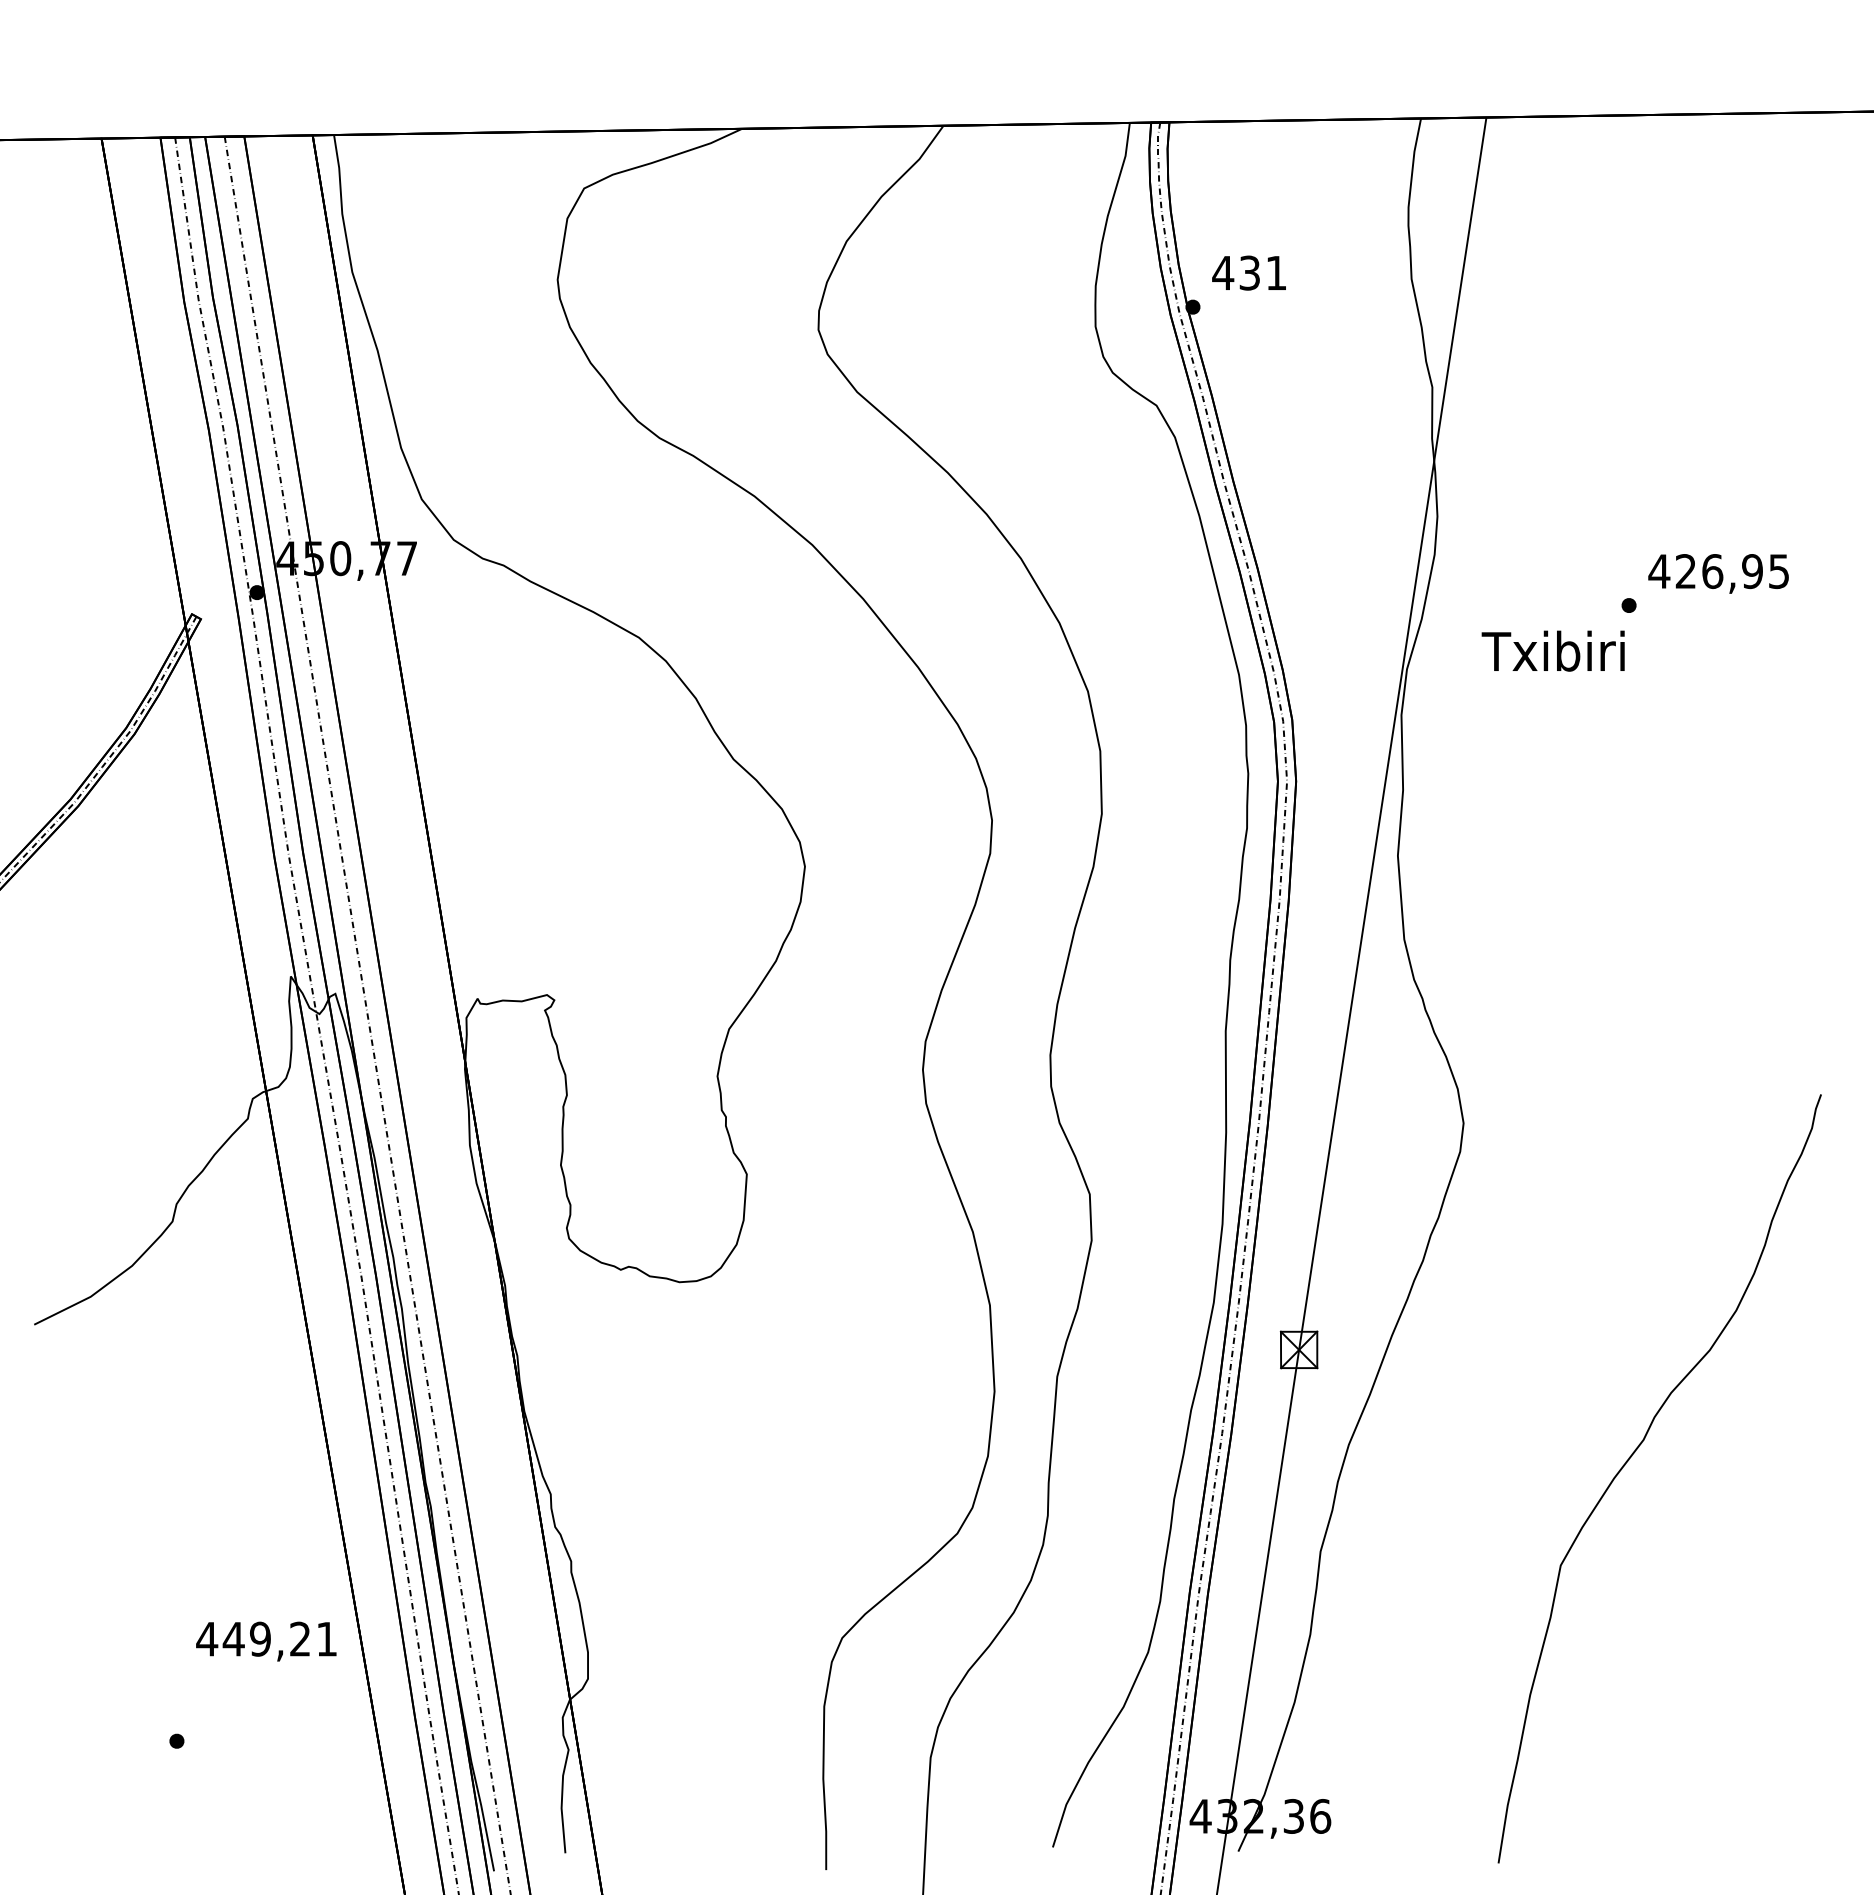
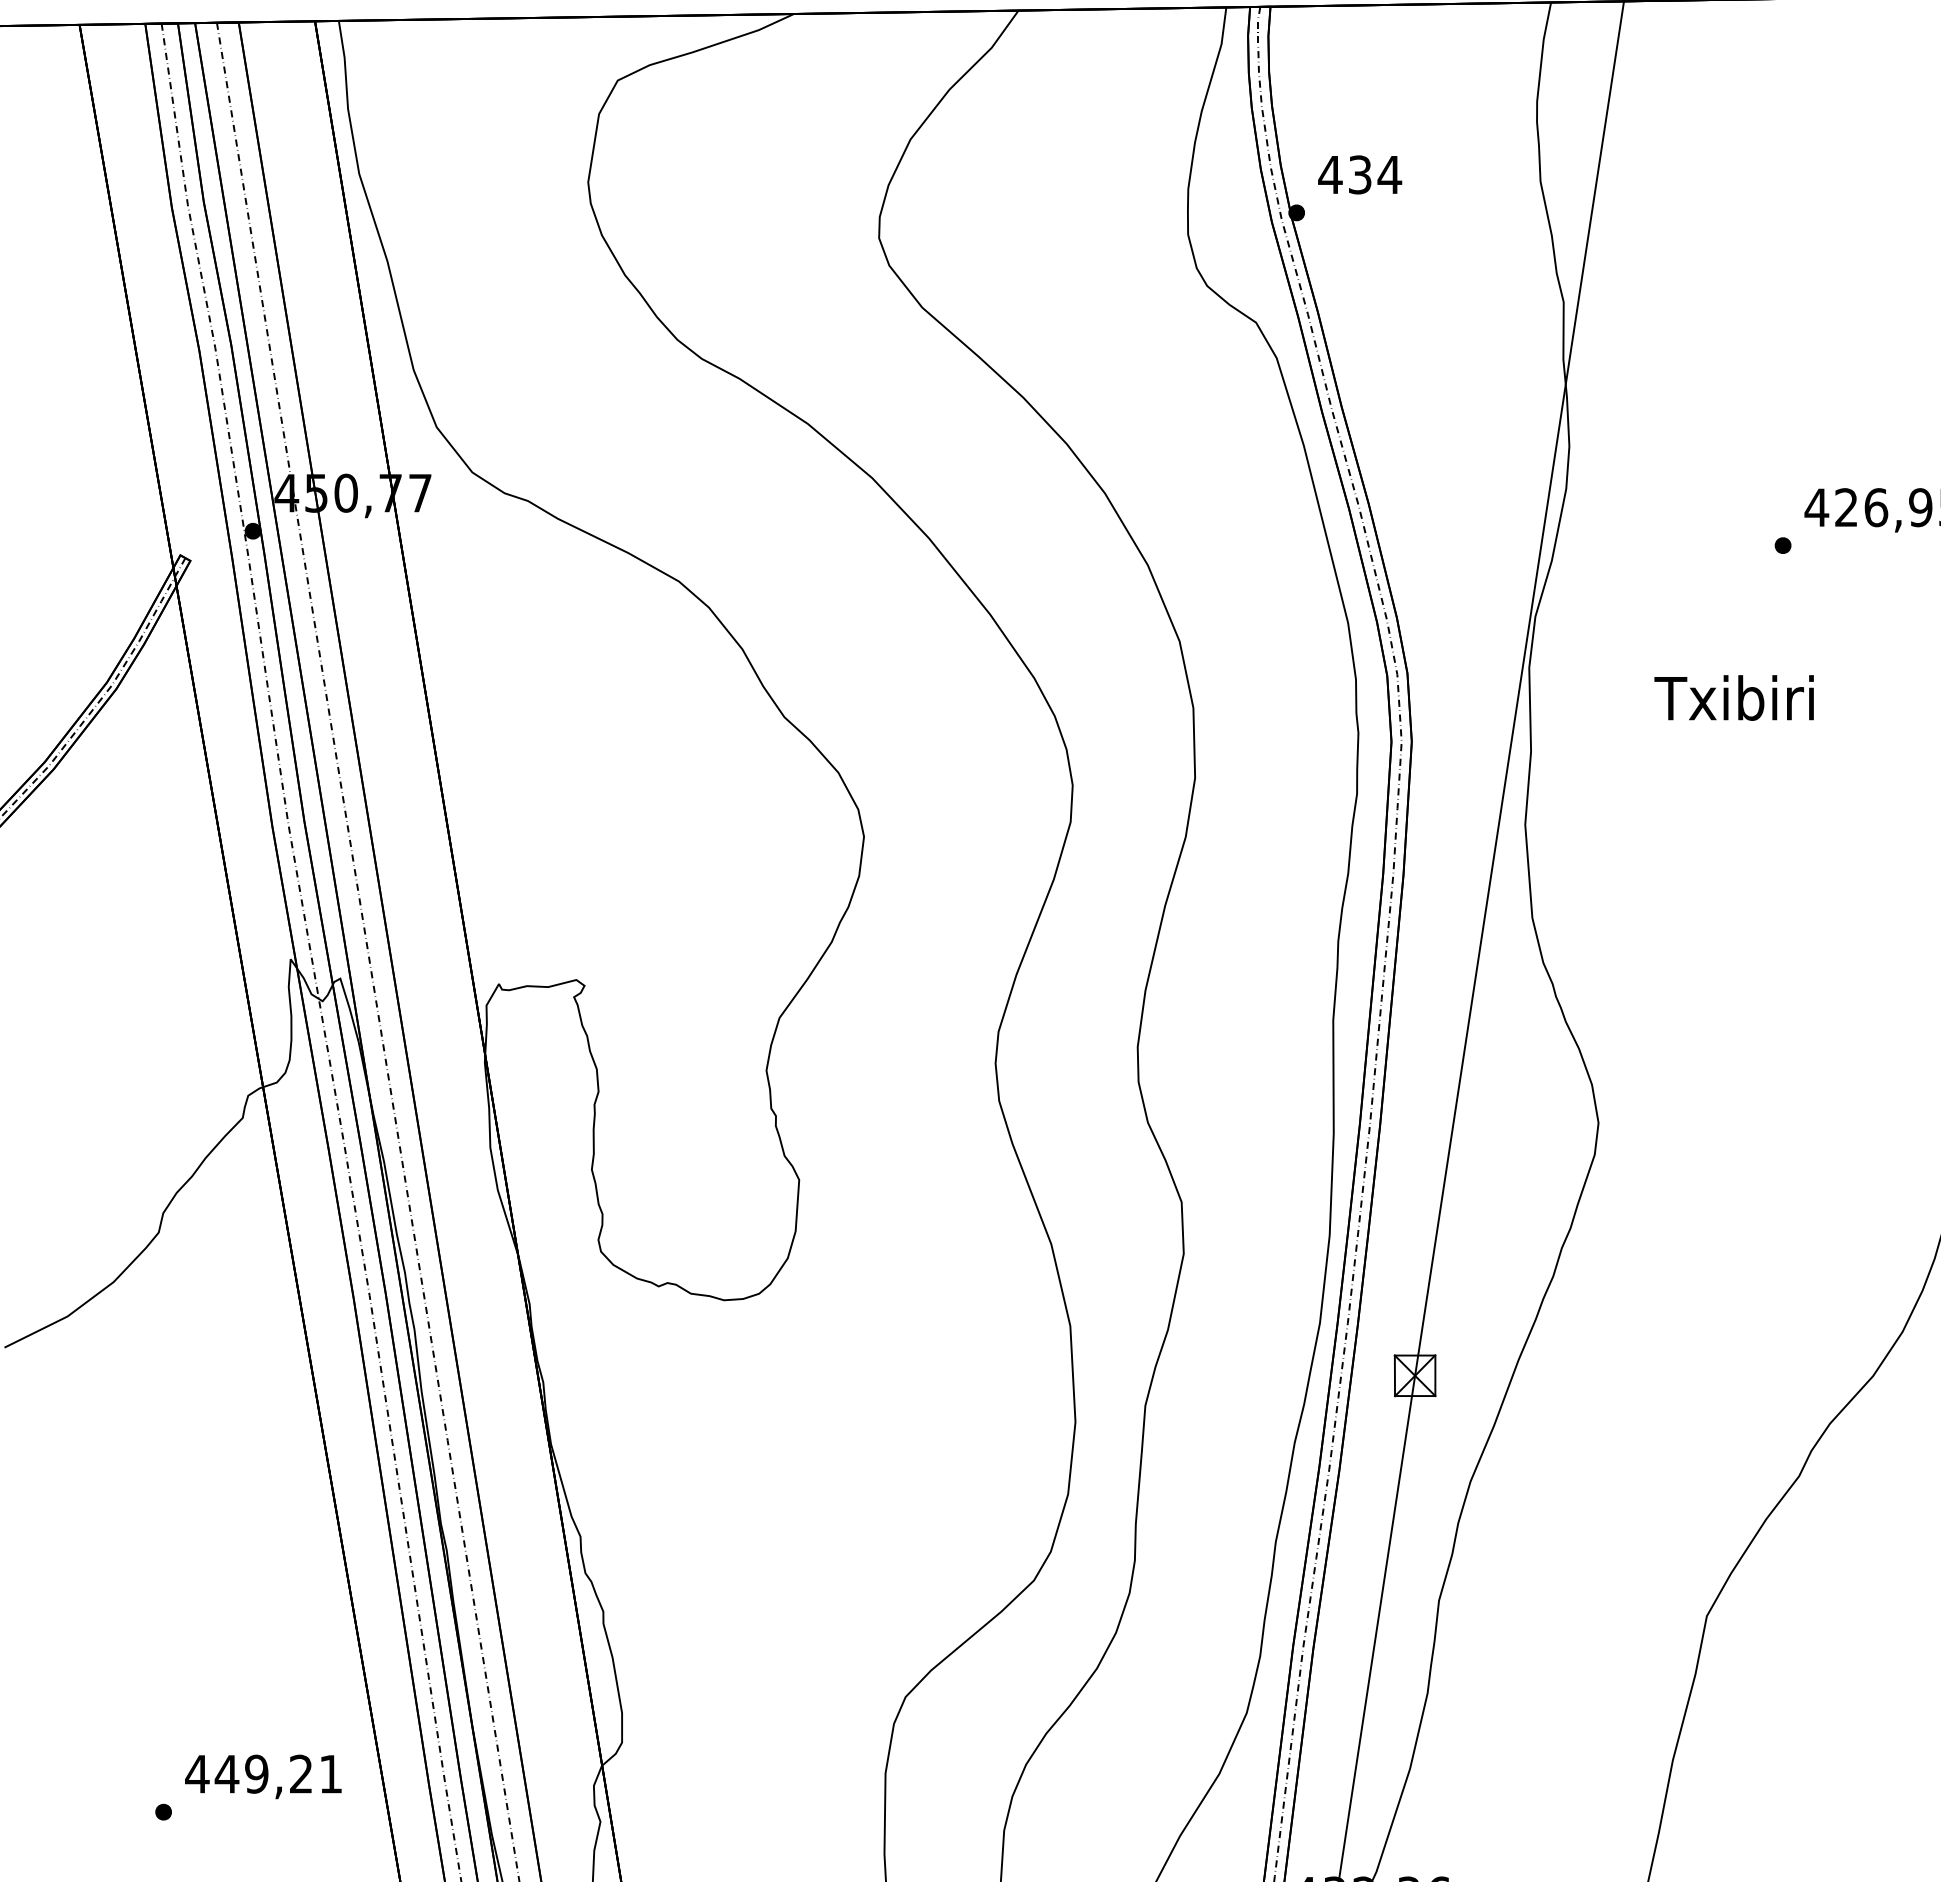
text: (1276, 272) -> (1389, 174), 431 -> 434
text: (1552, 650) -> (1733, 697), moved
text: (266, 1641) -> (263, 1776), moved

